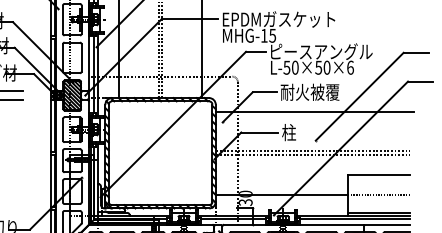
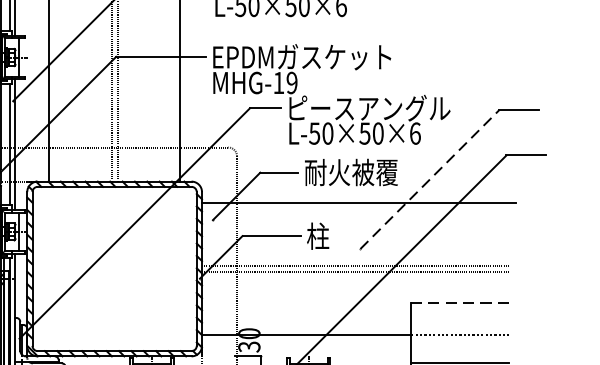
text: (272, 35) -> (291, 82), MHG-15 -> MHG-19
line: (360, 96) -> (431, 179), solid -> dashed
line: (378, 174) -> (459, 302), solid -> dashed

